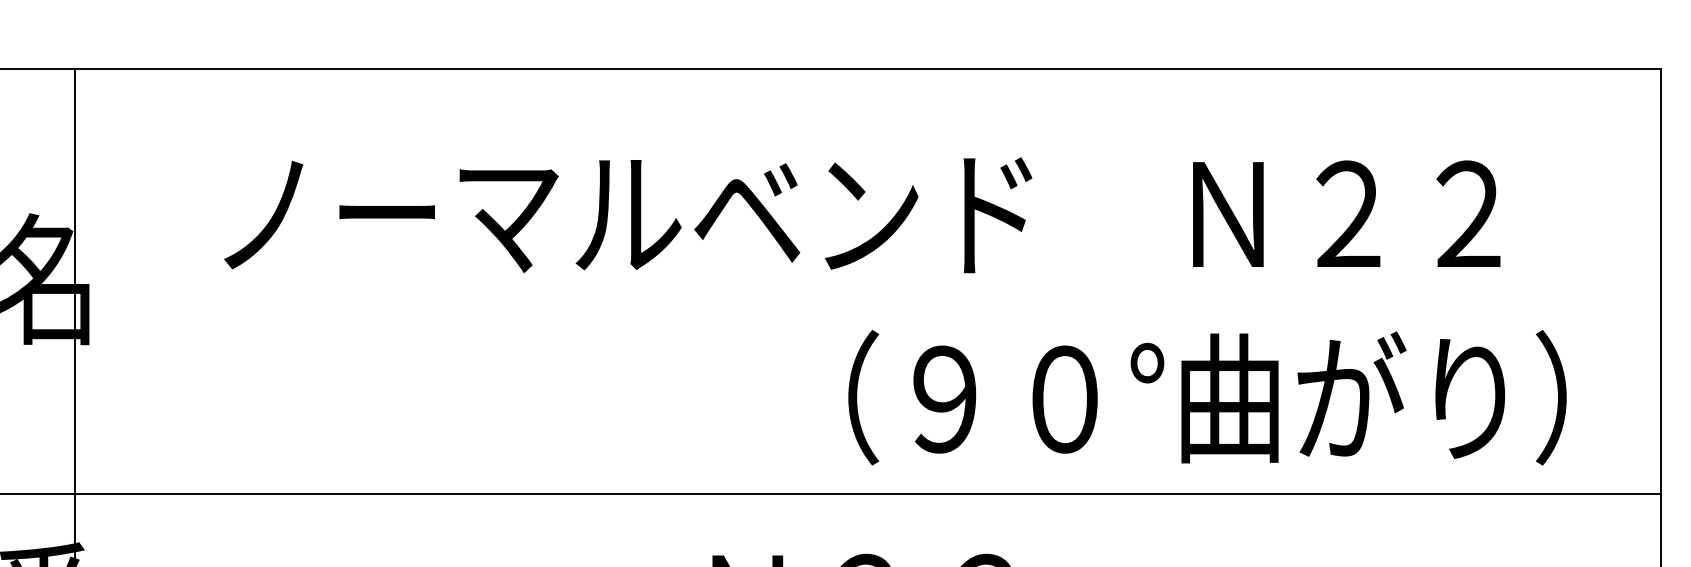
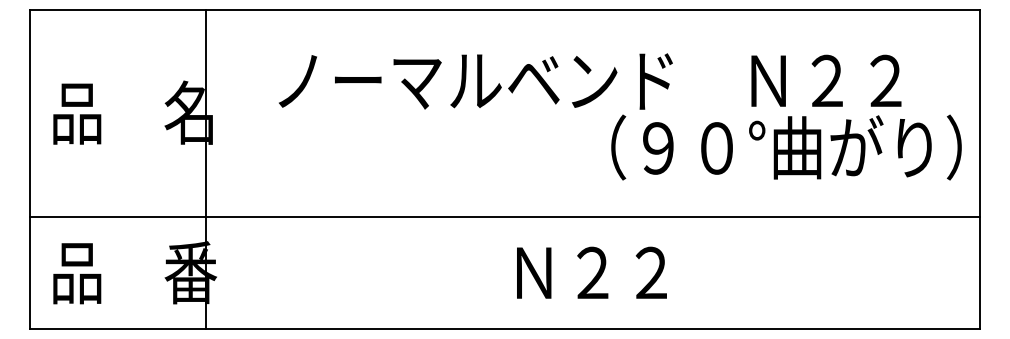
text: (1207, 397) -> (786, 147), moved

